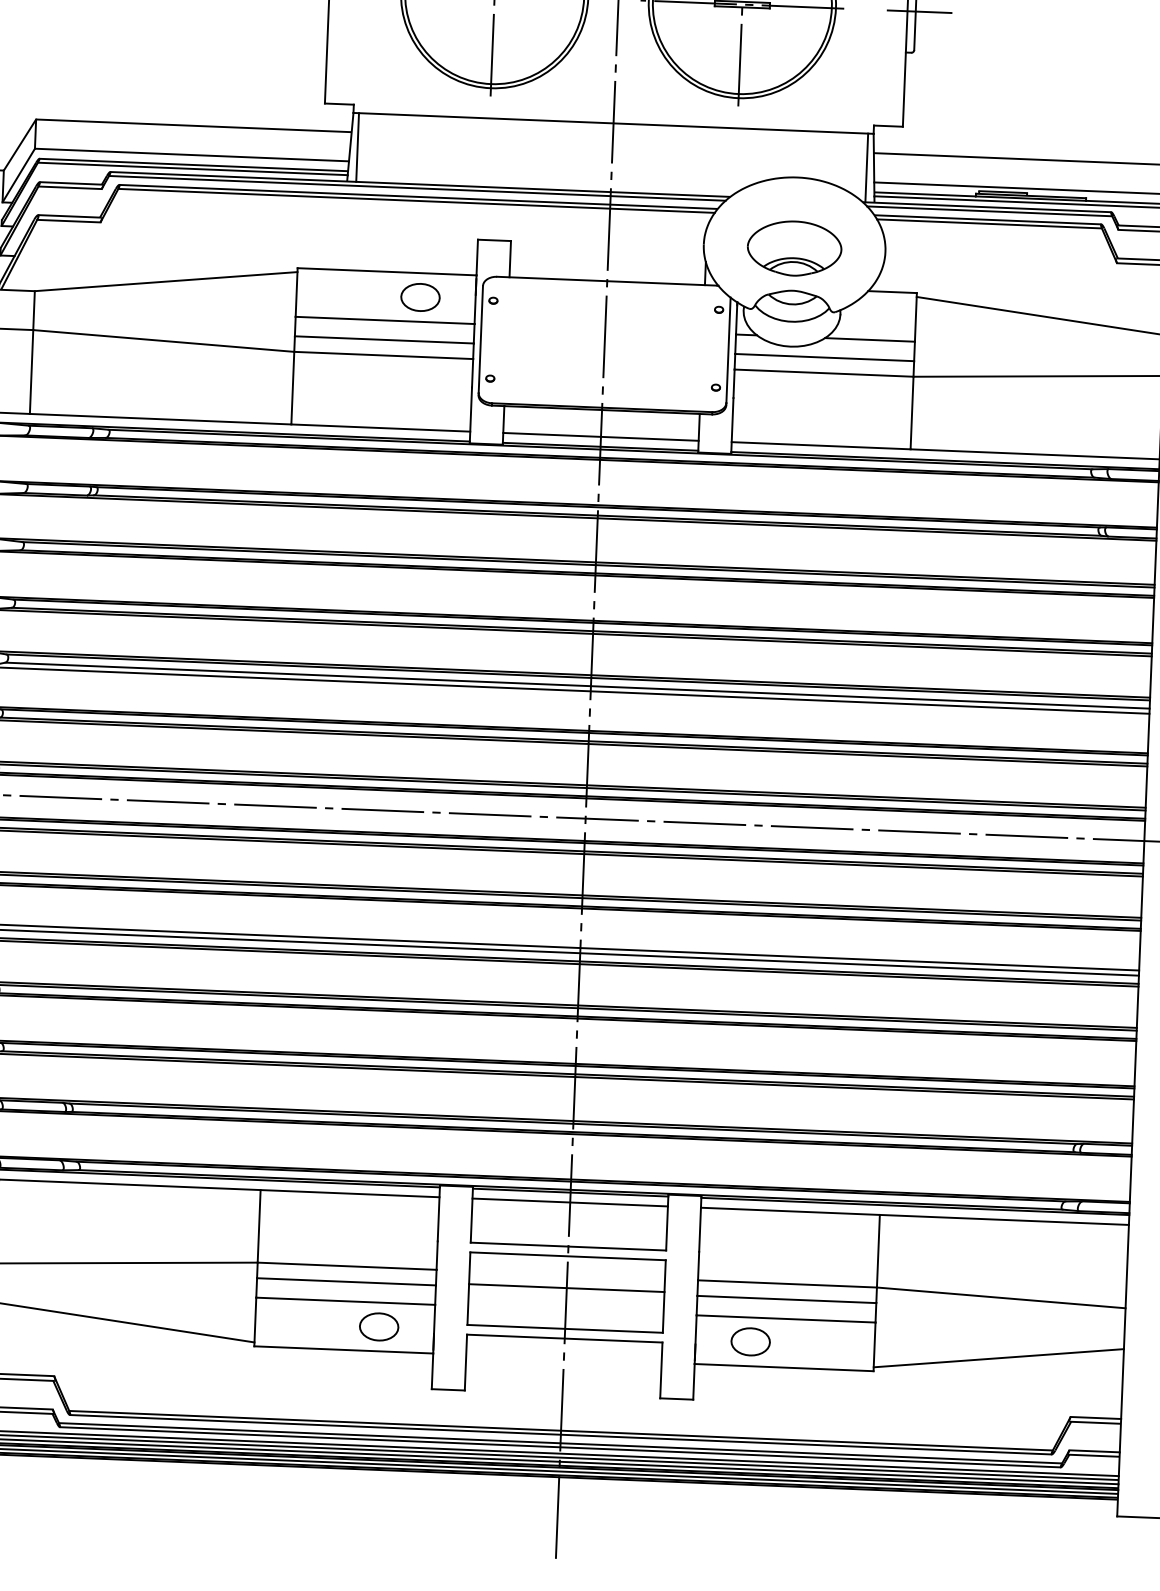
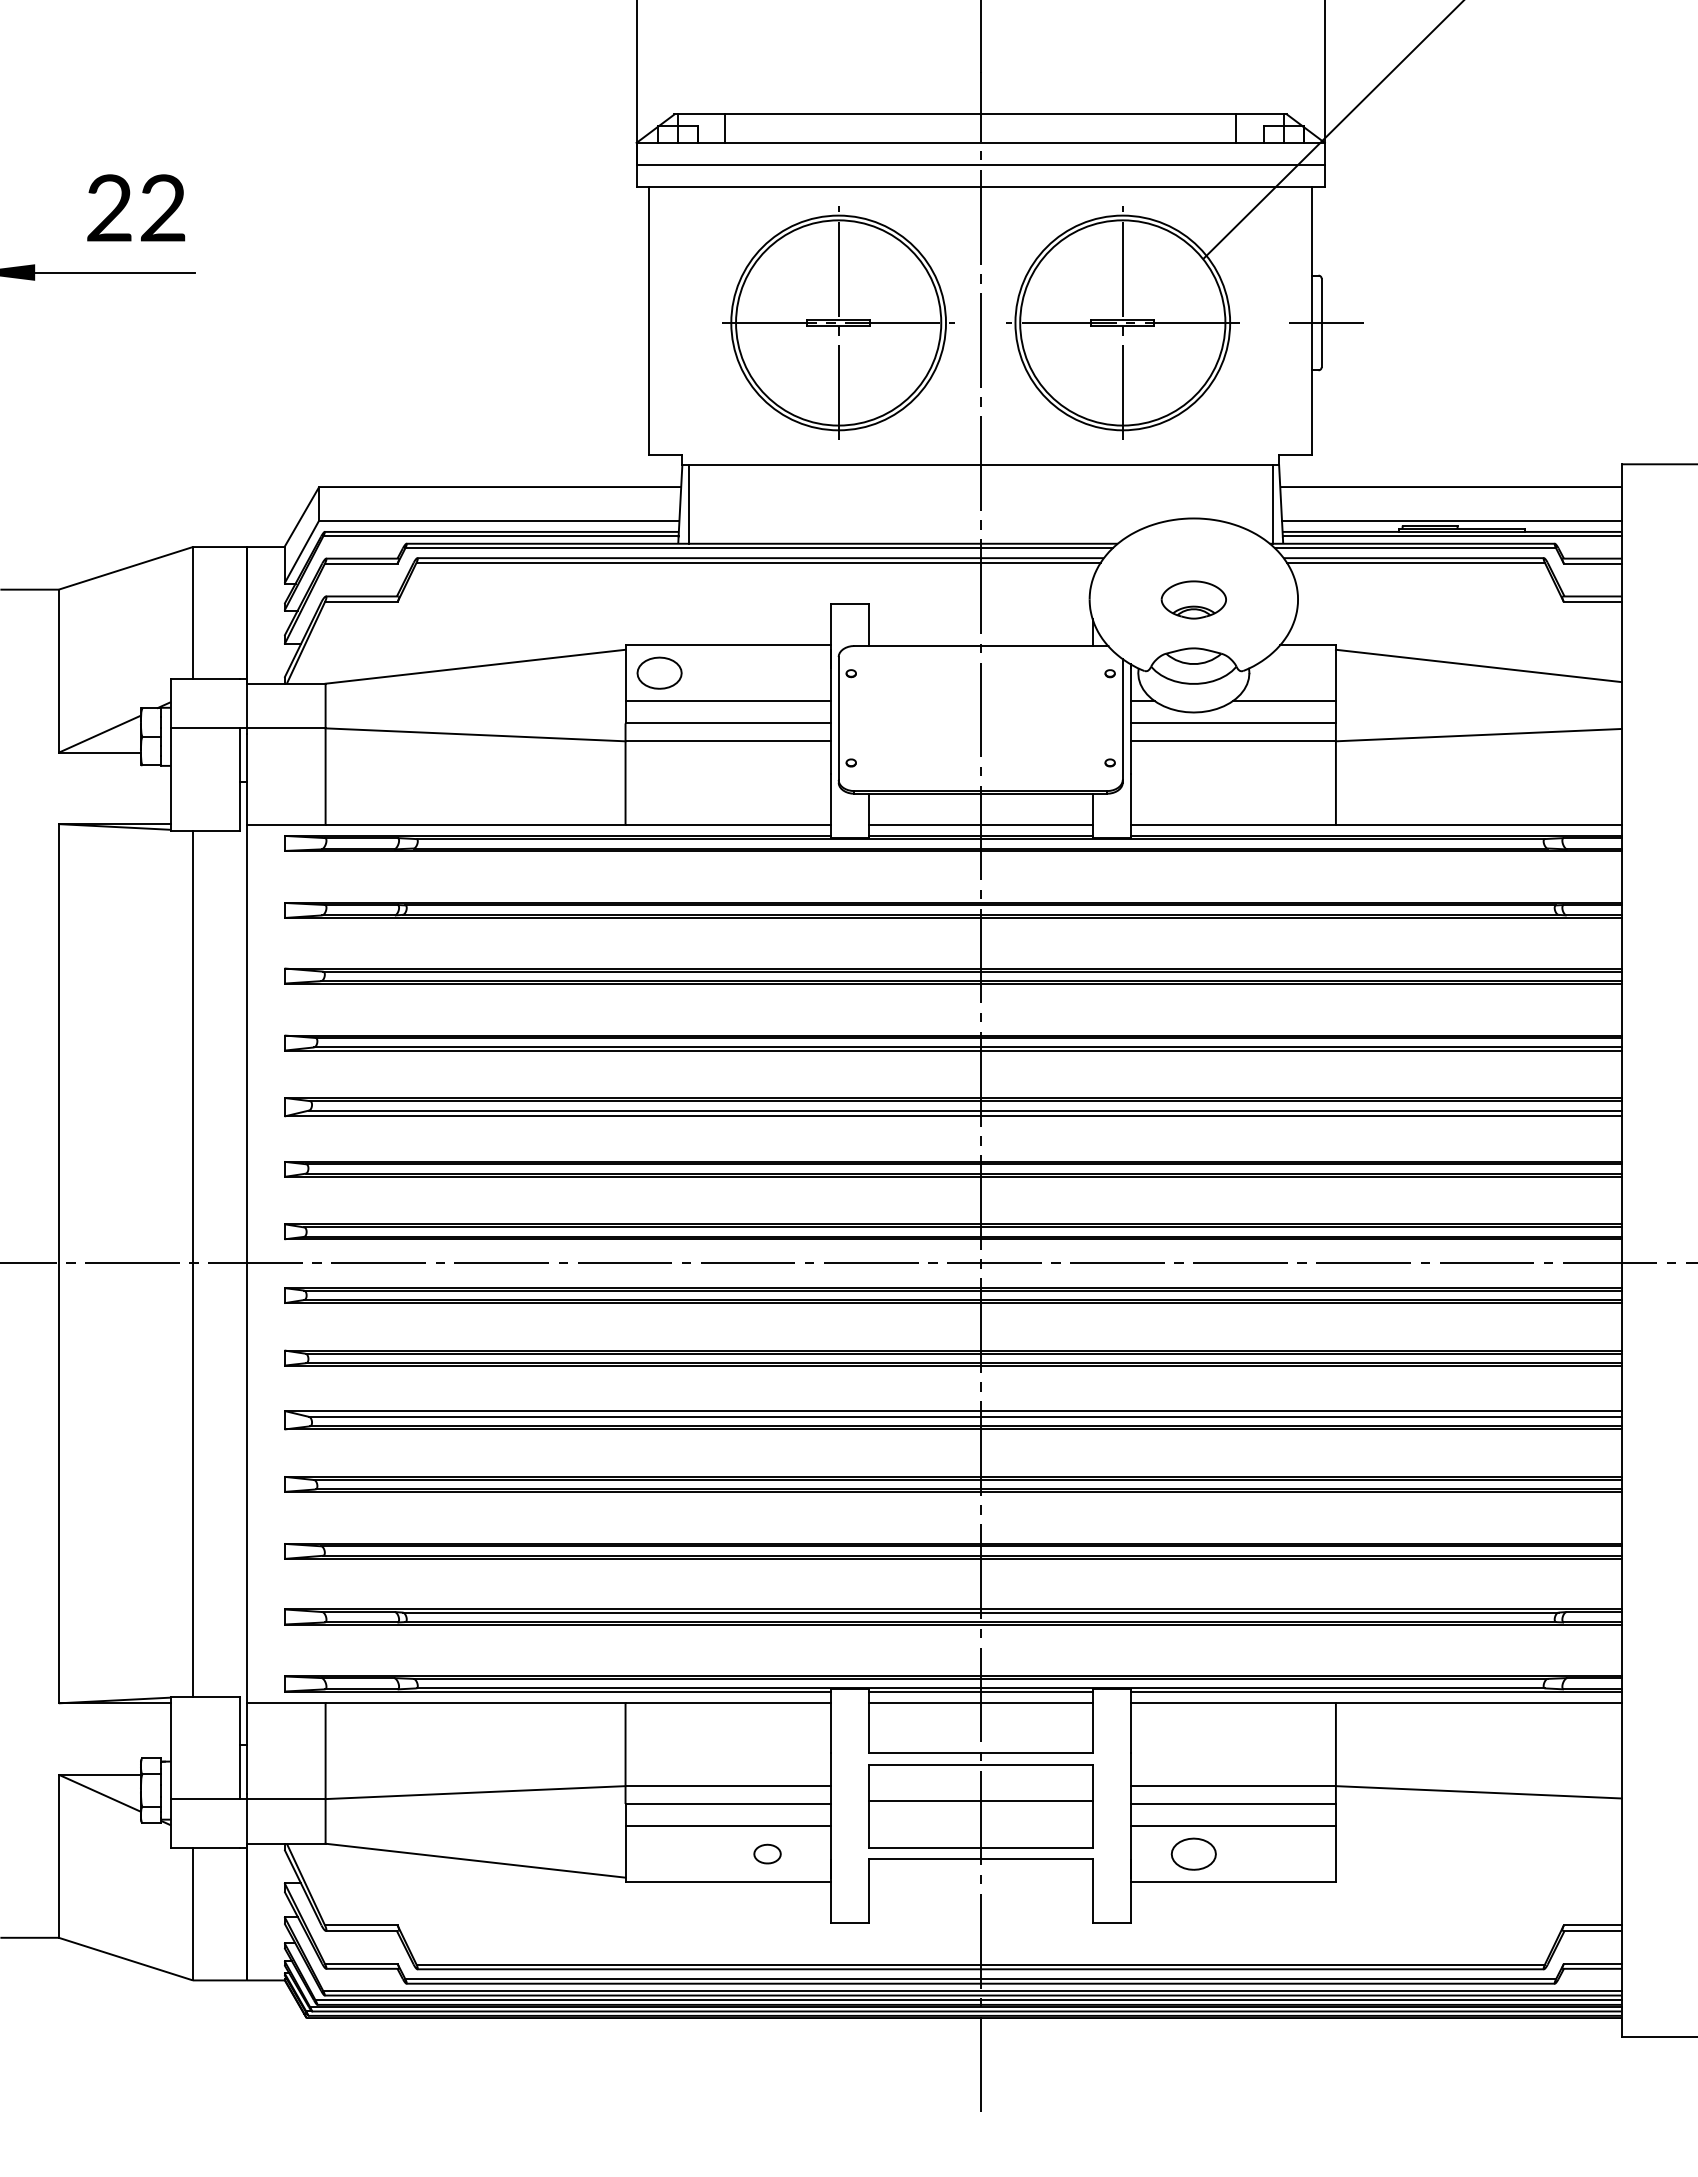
part: (794, 248) -> (1193, 599), size x0.6
part: (420, 296) -> (659, 672), moved
part: (379, 1326) -> (767, 1853), size x0.6
line: (998, 1358) -> (1478, 1861), removed

